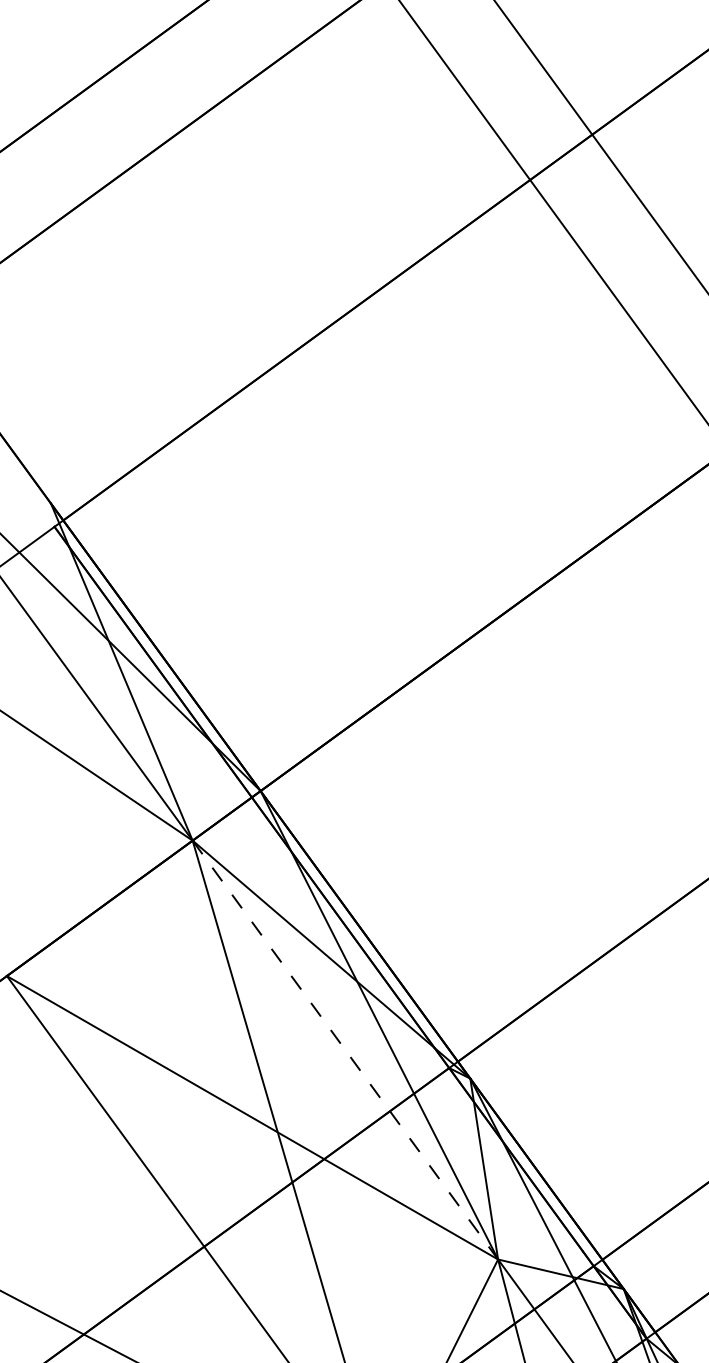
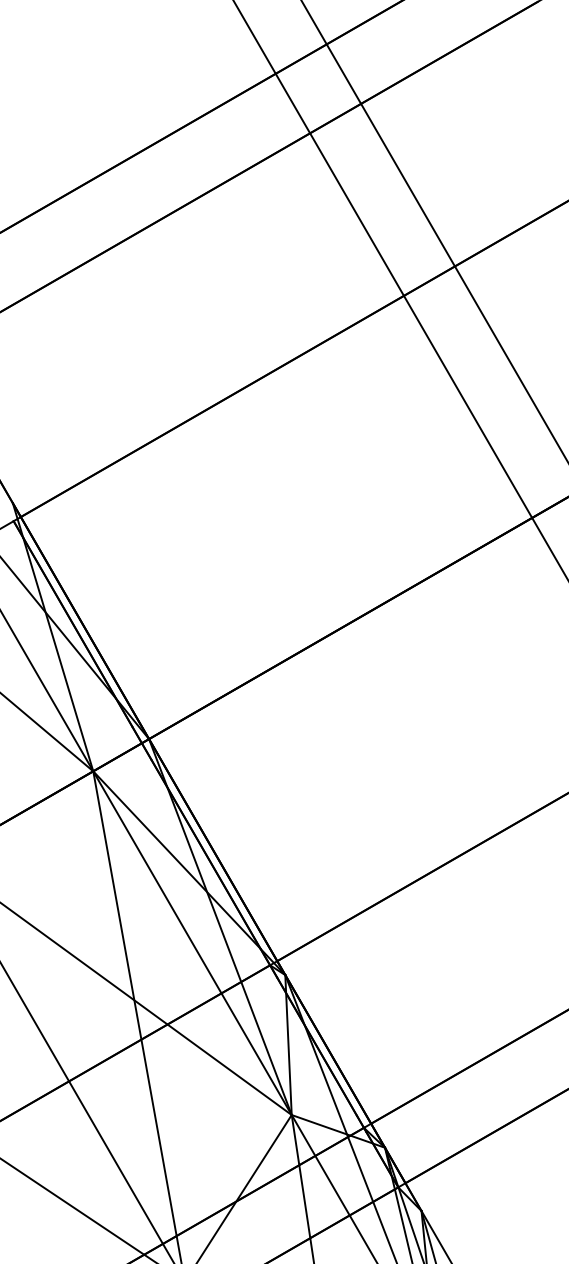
line: (345, 1050) -> (192, 943), dashed -> solid

